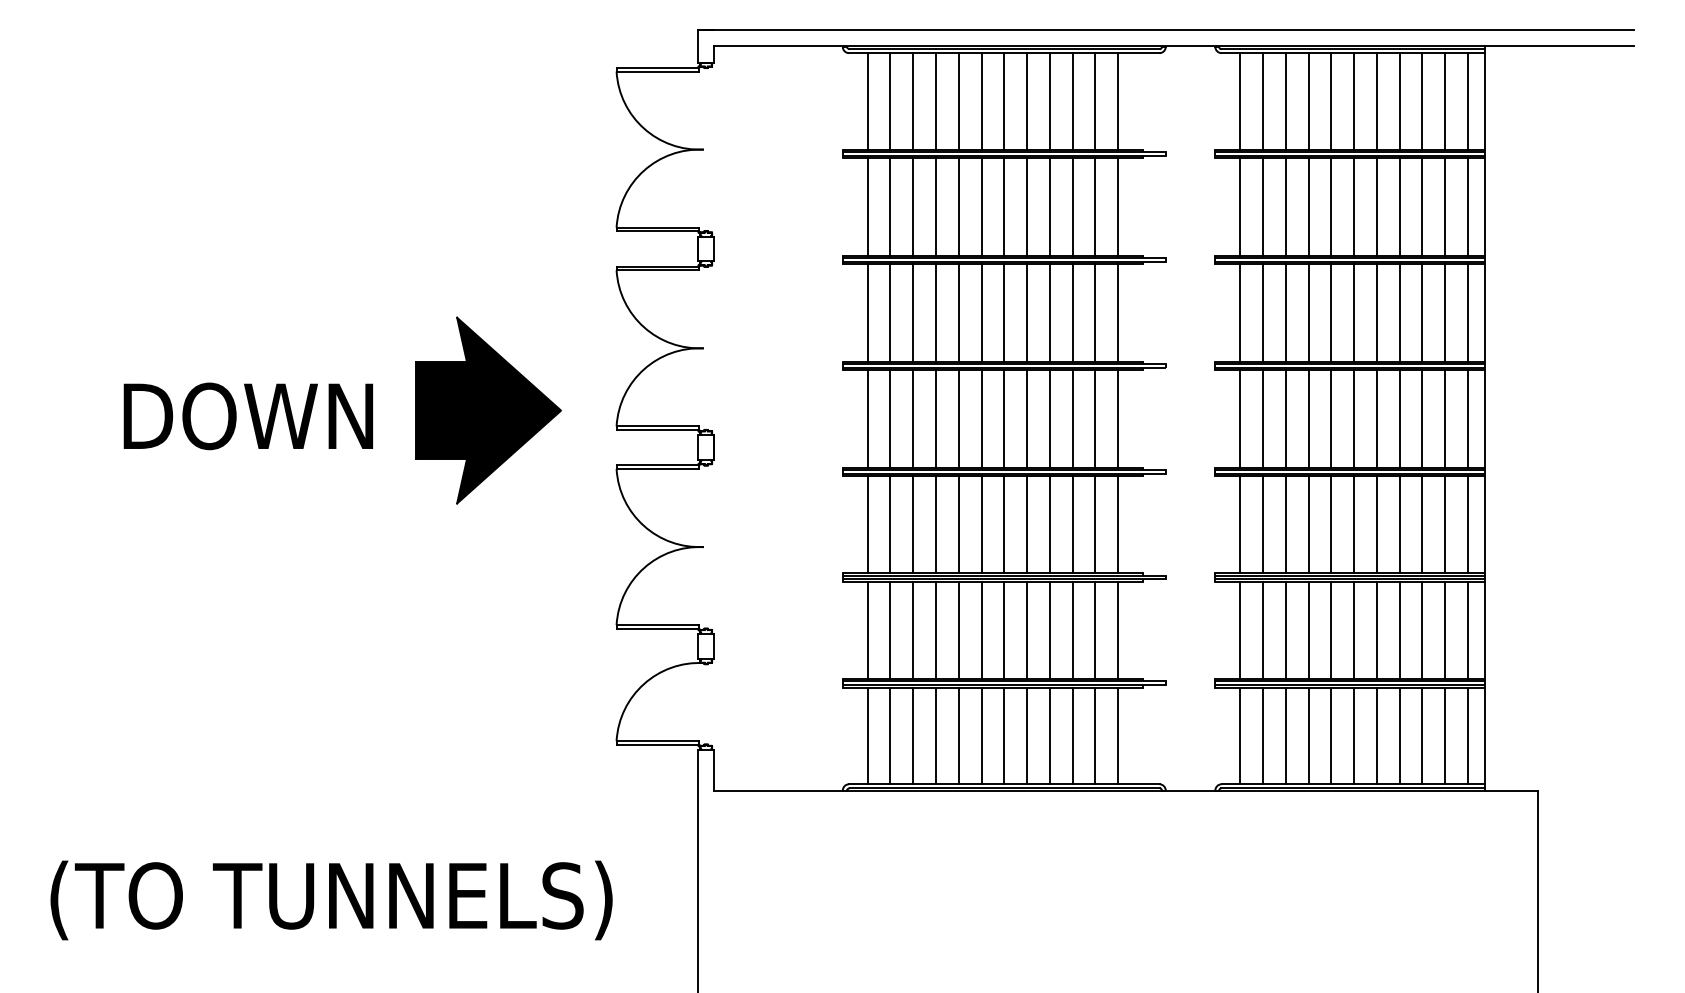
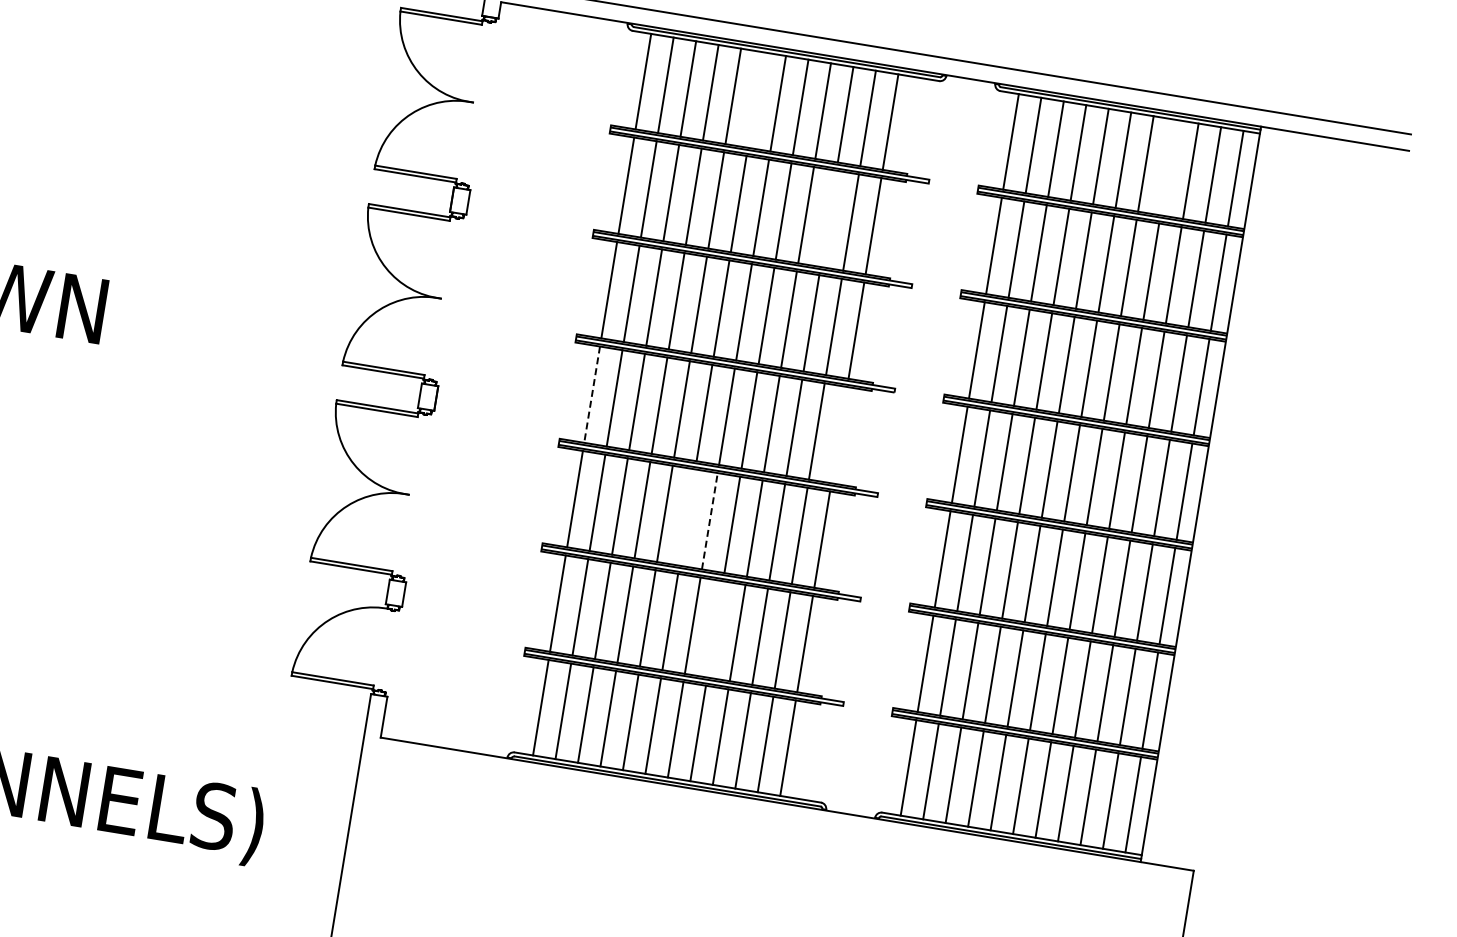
line: (981, 101) -> (755, 100), removed
line: (1399, 101) -> (1168, 167), removed
line: (1072, 206) -> (828, 218), removed
part: (488, 410) -> (219, 325), removed
line: (867, 418) -> (592, 394), solid -> dashed
line: (1118, 418) -> (839, 435), removed
line: (981, 524) -> (687, 517), removed
line: (1004, 524) -> (710, 521), solid -> dashed
line: (1027, 630) -> (715, 629), removed

